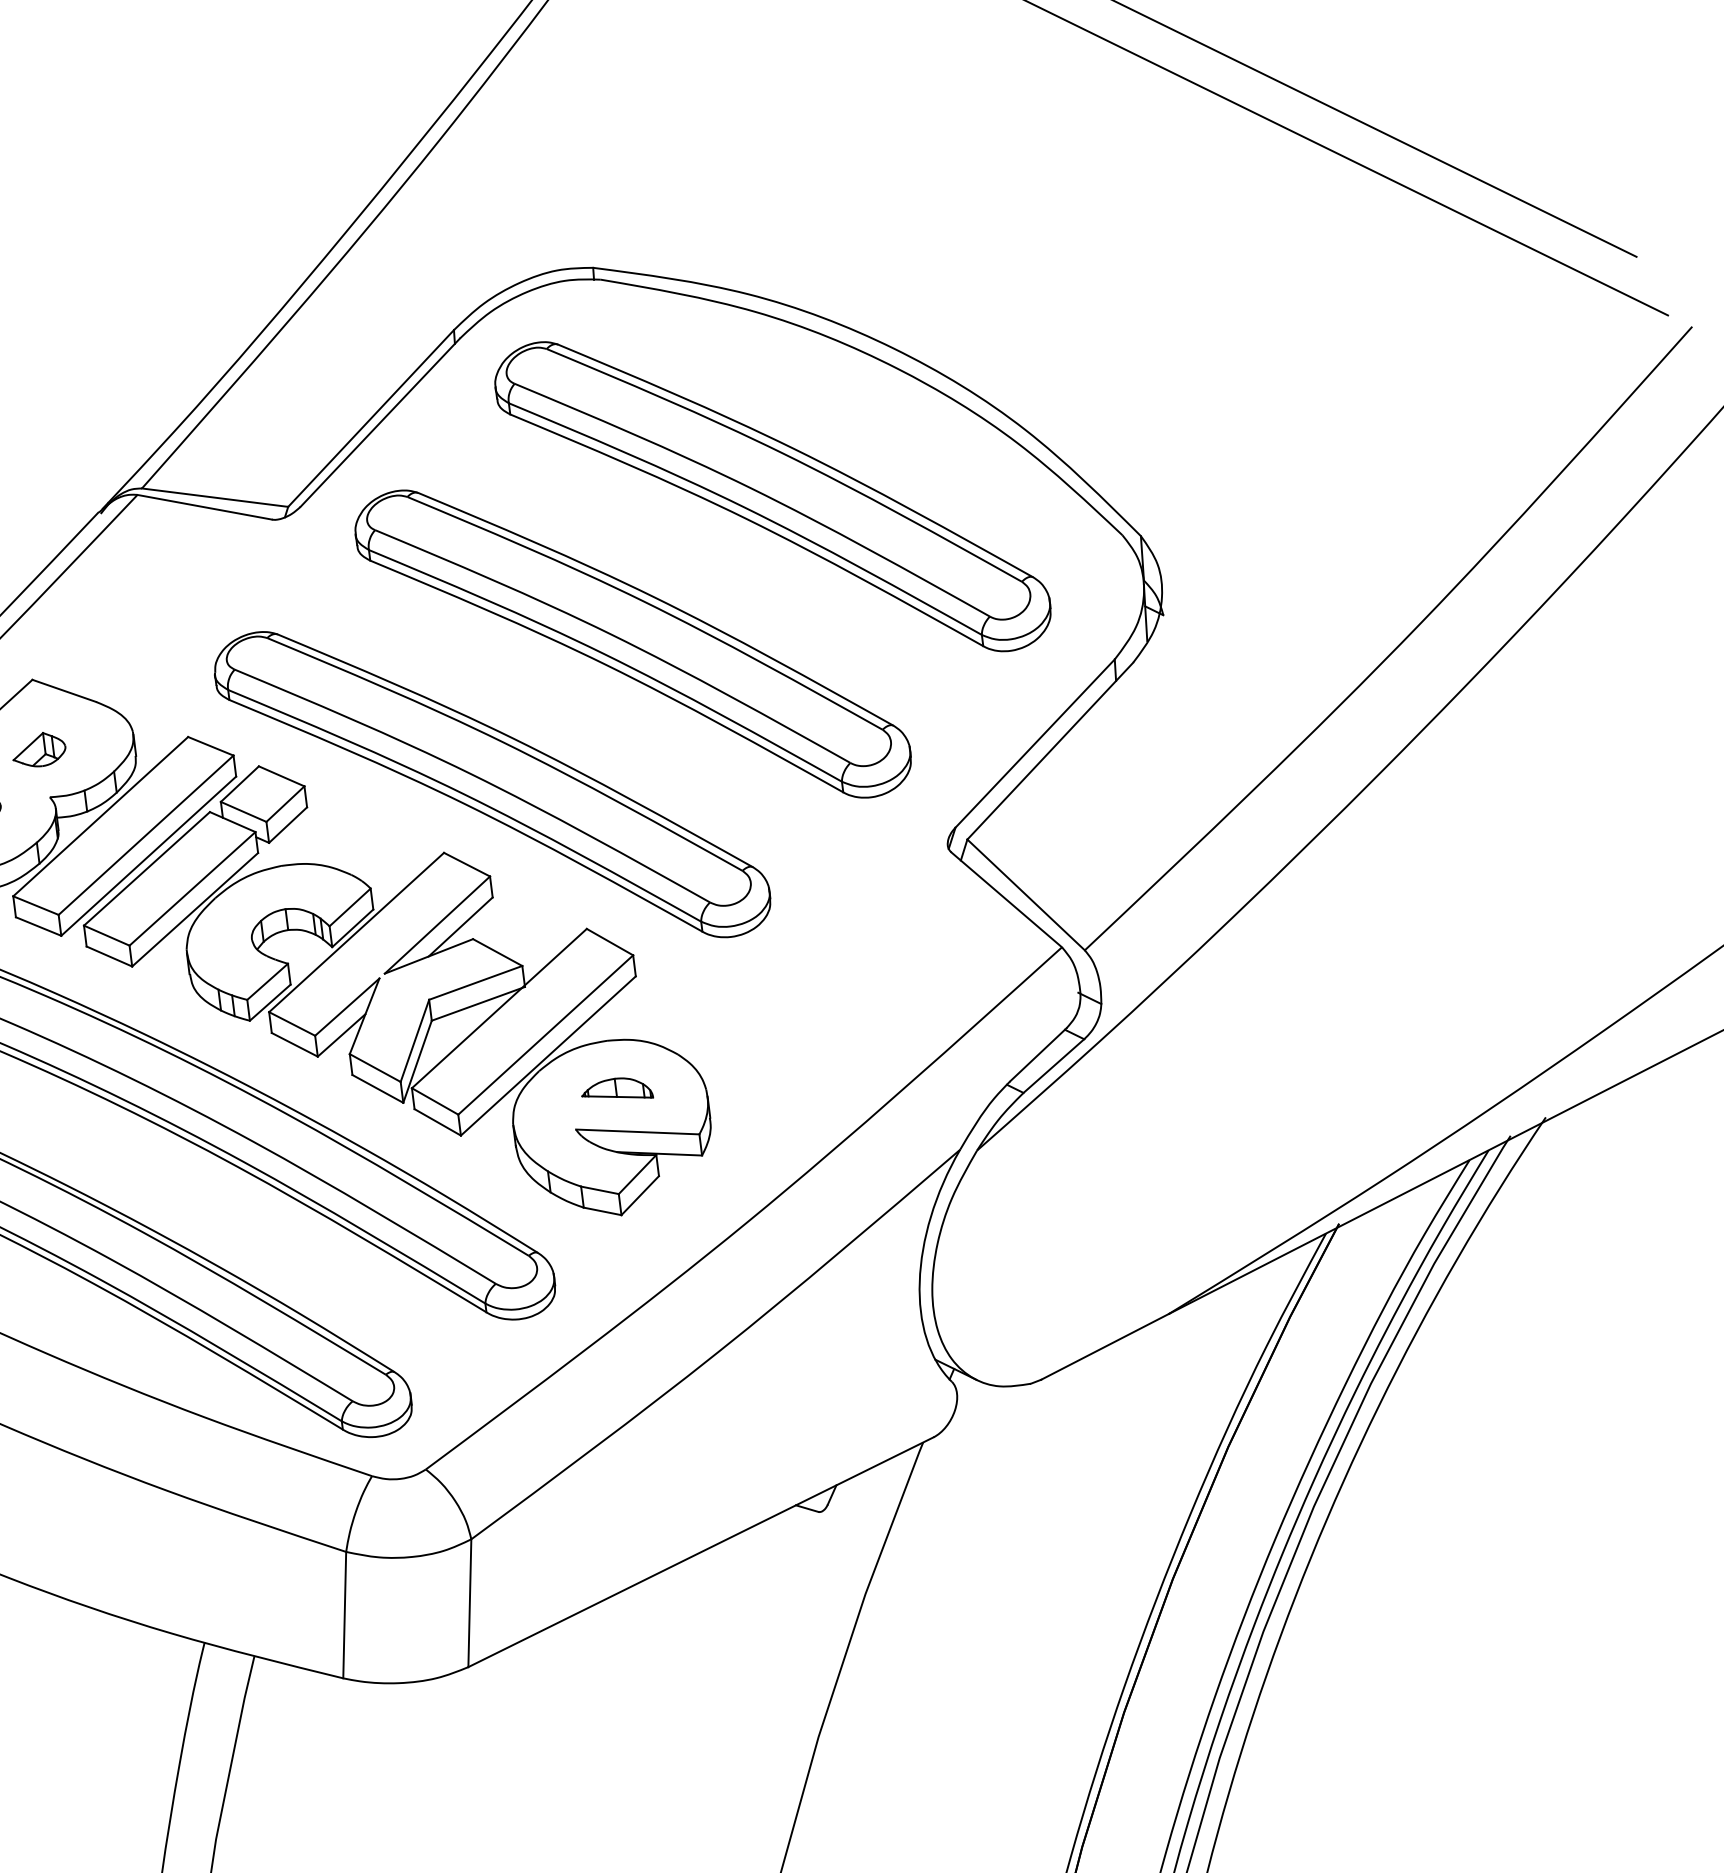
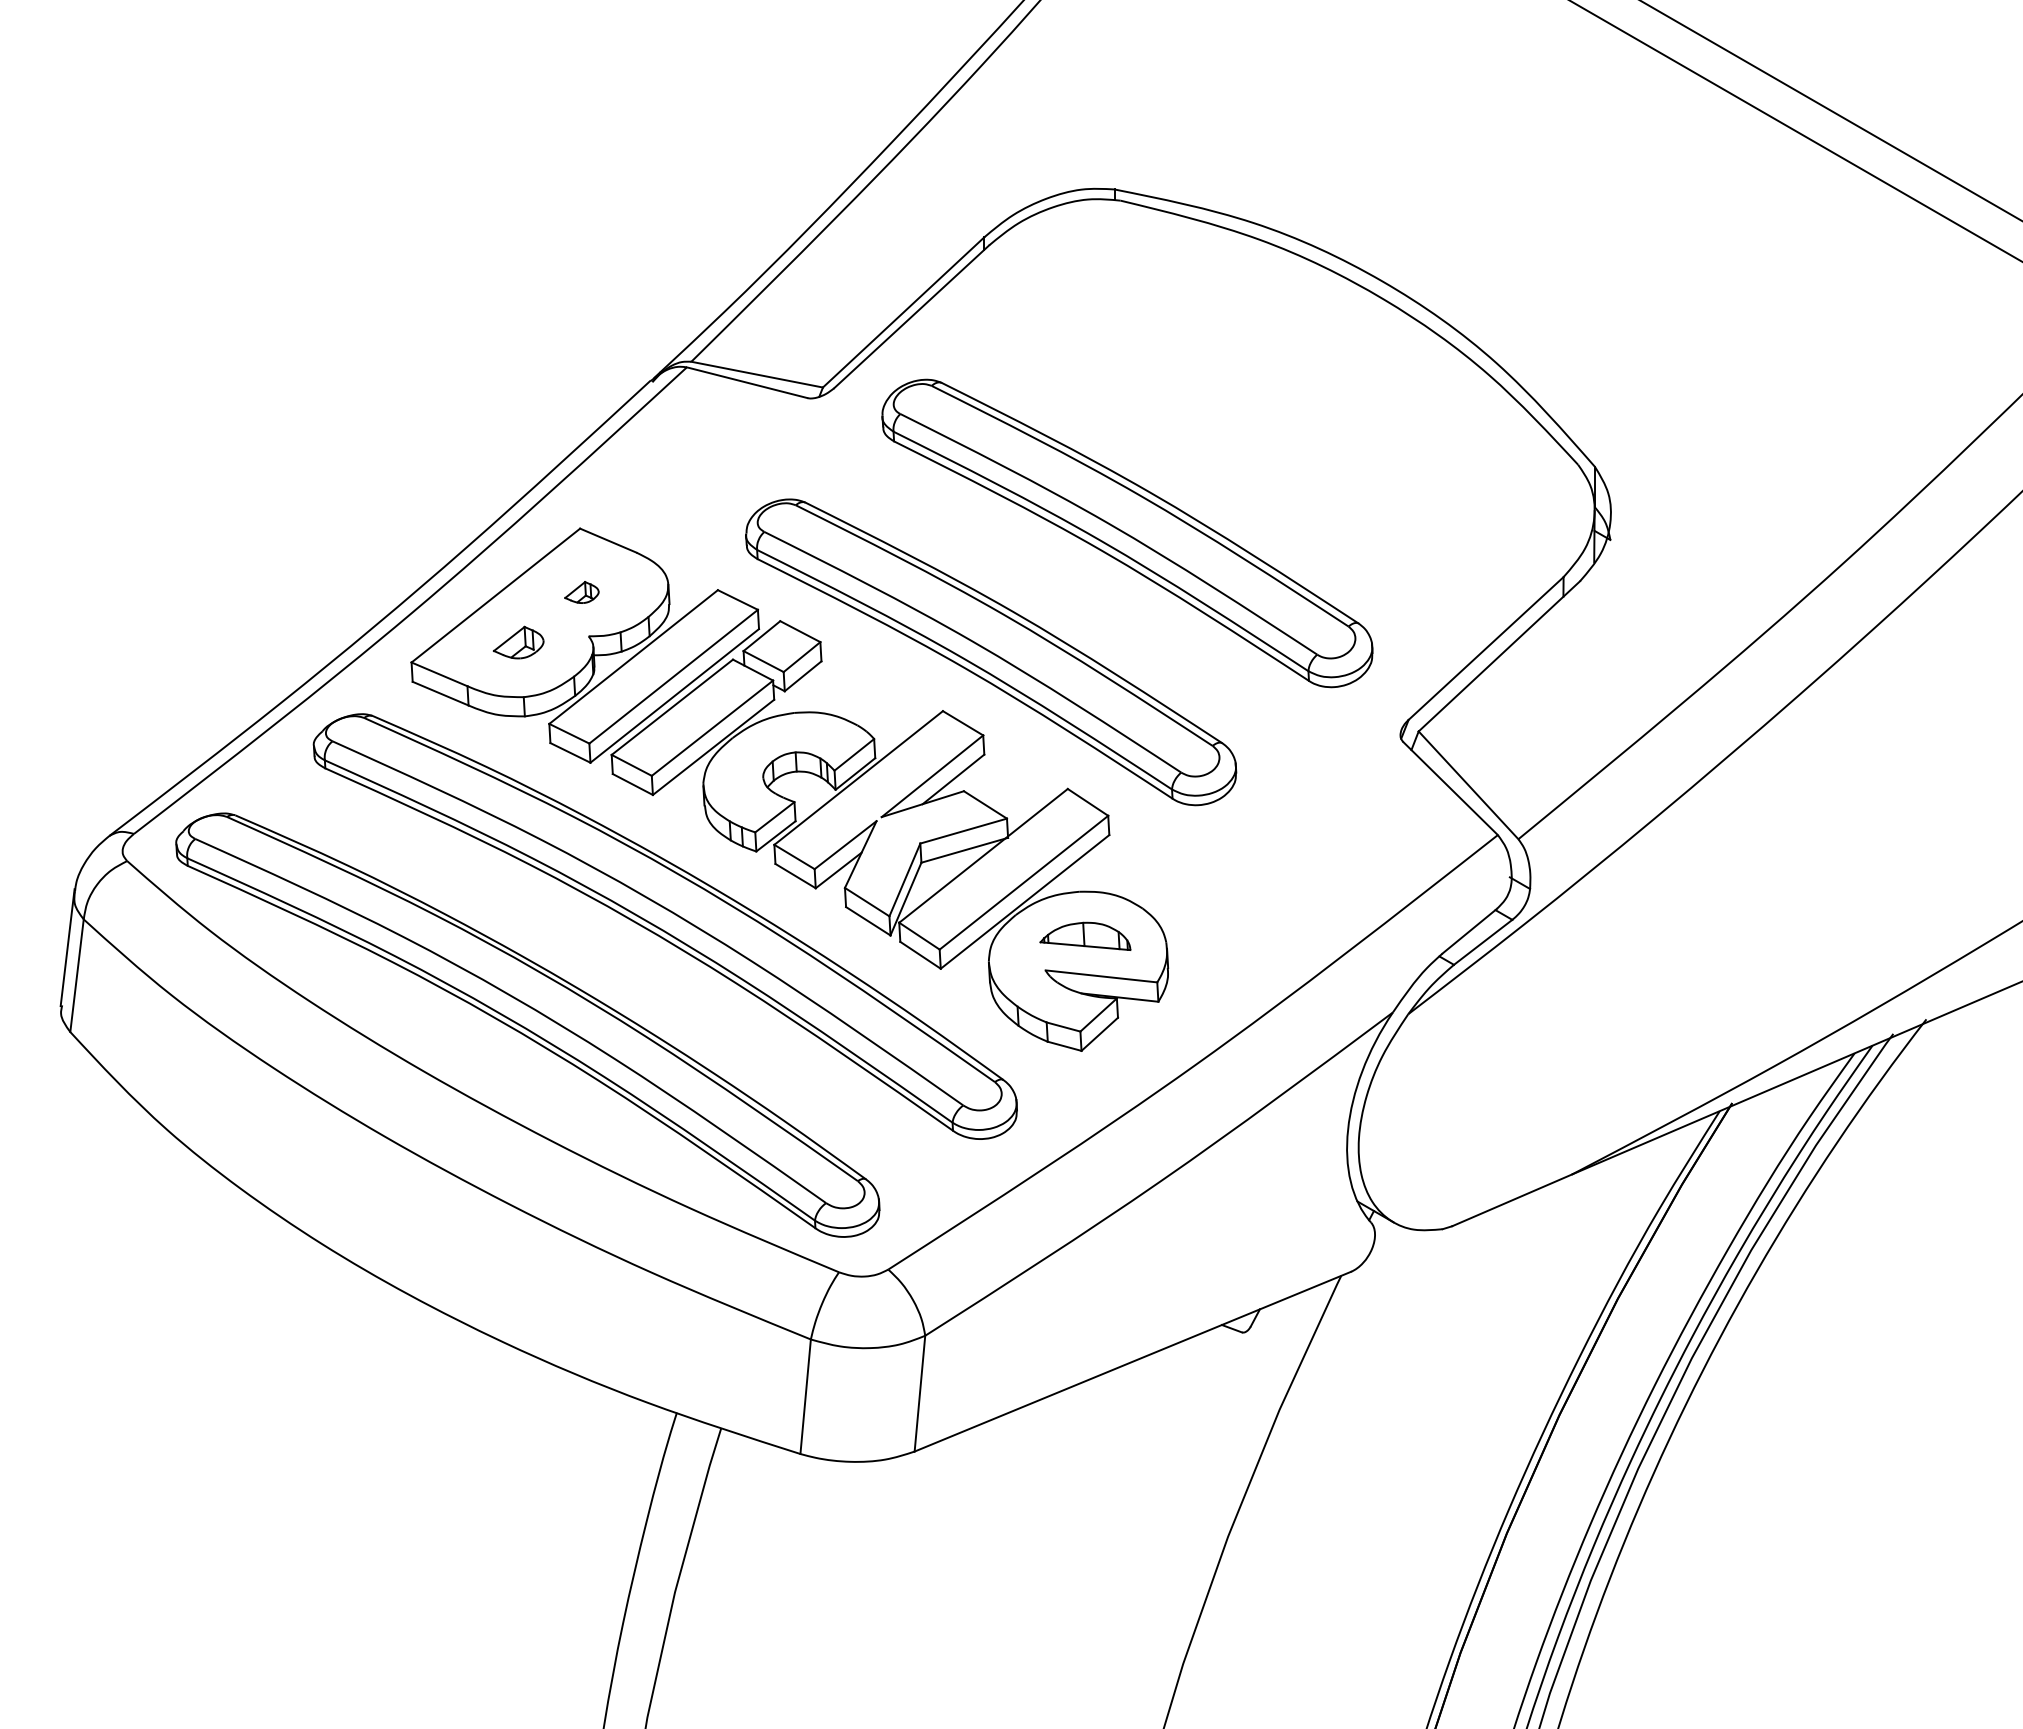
part: (772, 495) -> (1263, 407), removed
part: (38, 749) -> (581, 592), size x0.7
part: (617, 1089) -> (1085, 936), size x1.4

